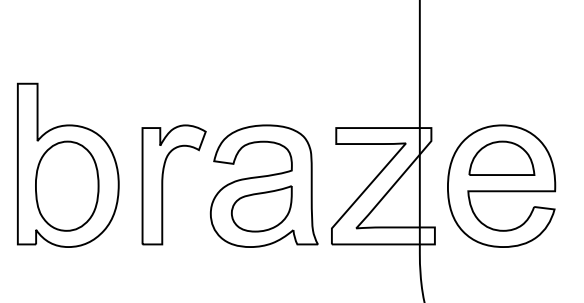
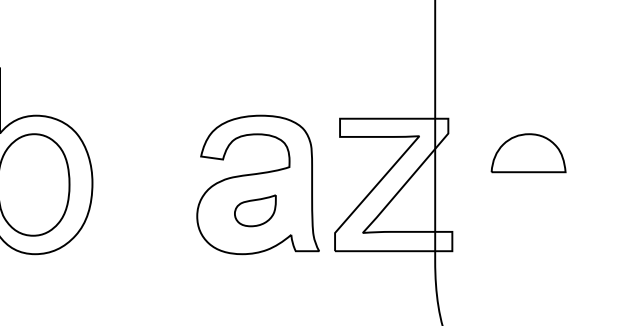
part: (163, 184) -> (143, 182), removed
part: (501, 185) -> (528, 184), removed
part: (261, 208) -> (254, 210), size x0.6

